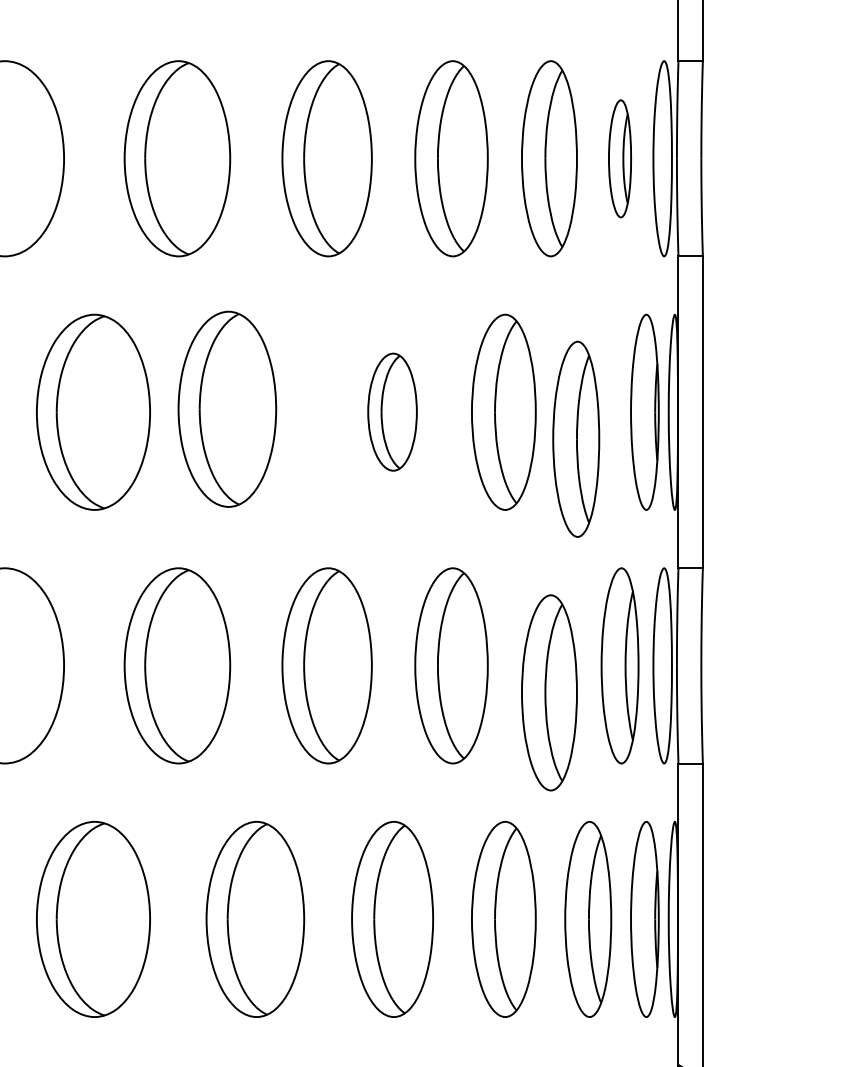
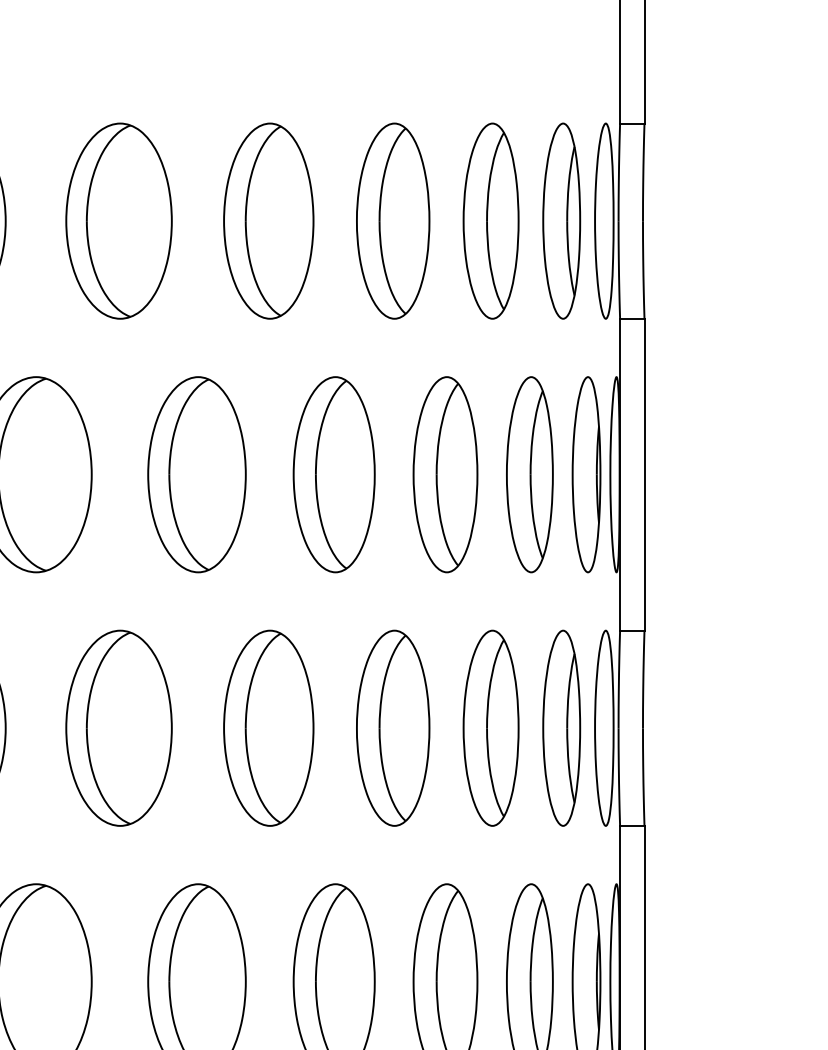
part: (619, 158) -> (561, 220), size x1.67
part: (227, 408) -> (197, 473), moved
part: (392, 411) -> (334, 473), size x1.67
part: (576, 438) -> (530, 473), moved
part: (549, 692) -> (491, 727), moved

